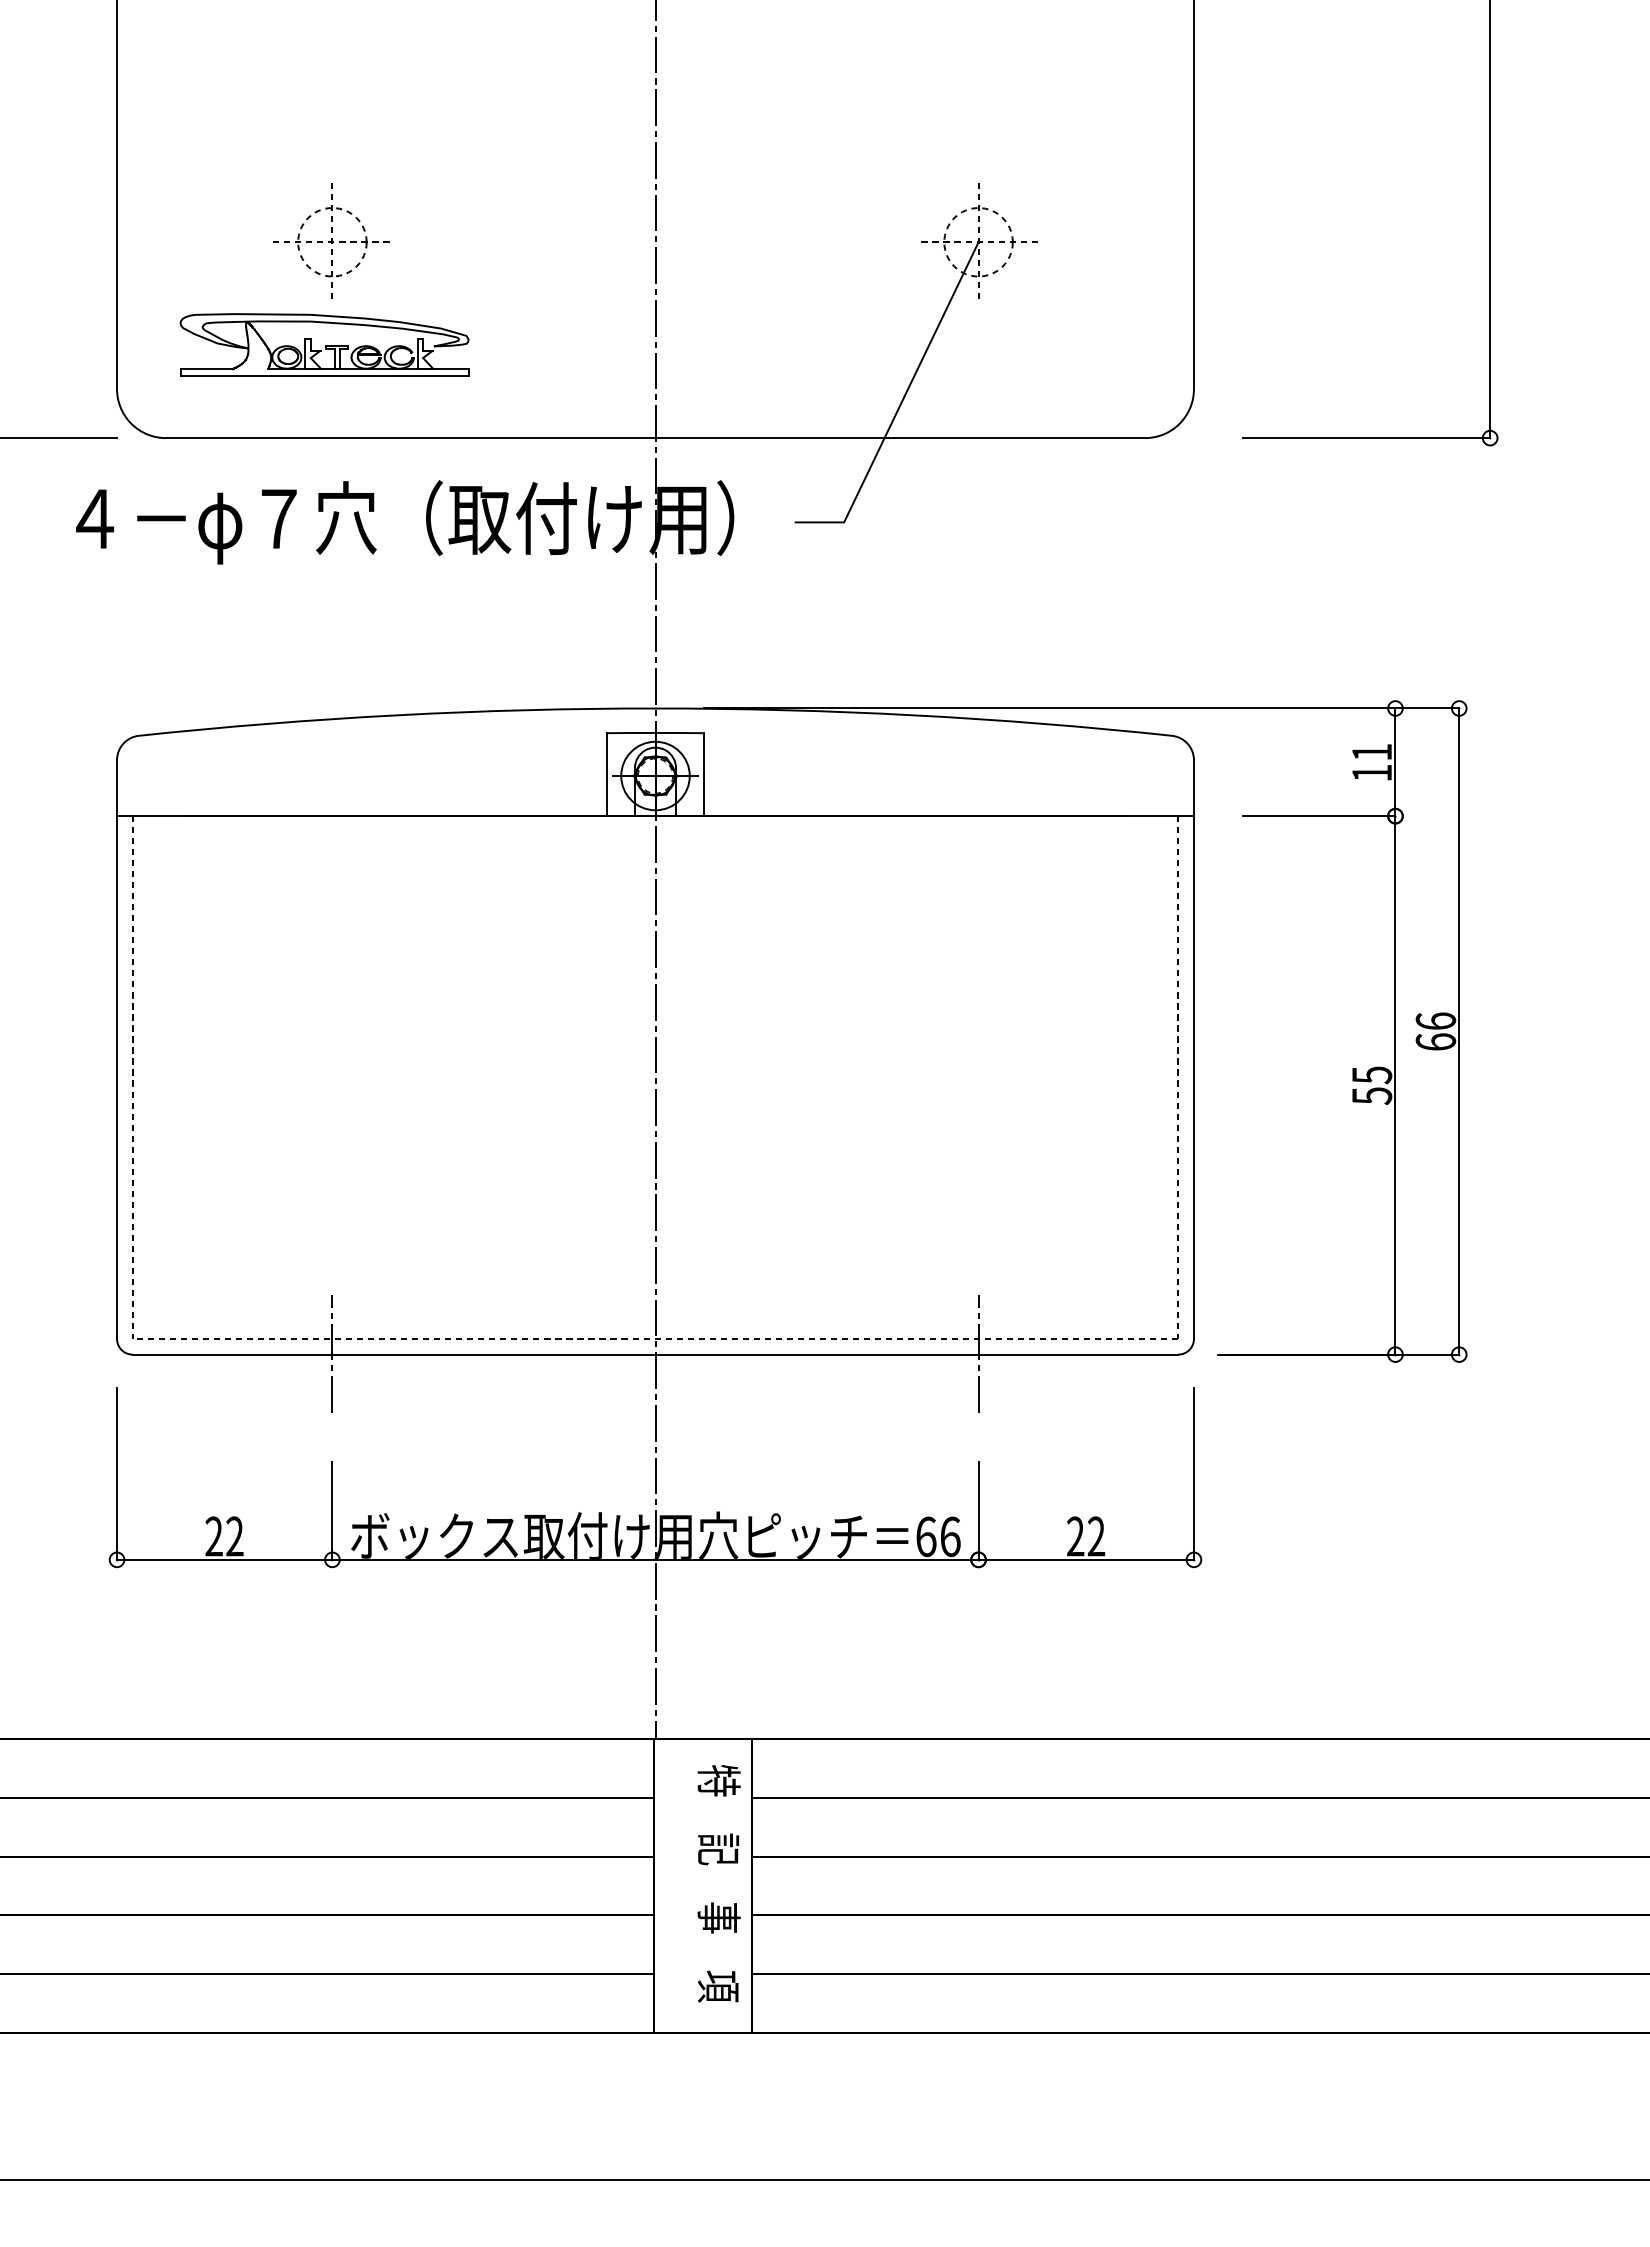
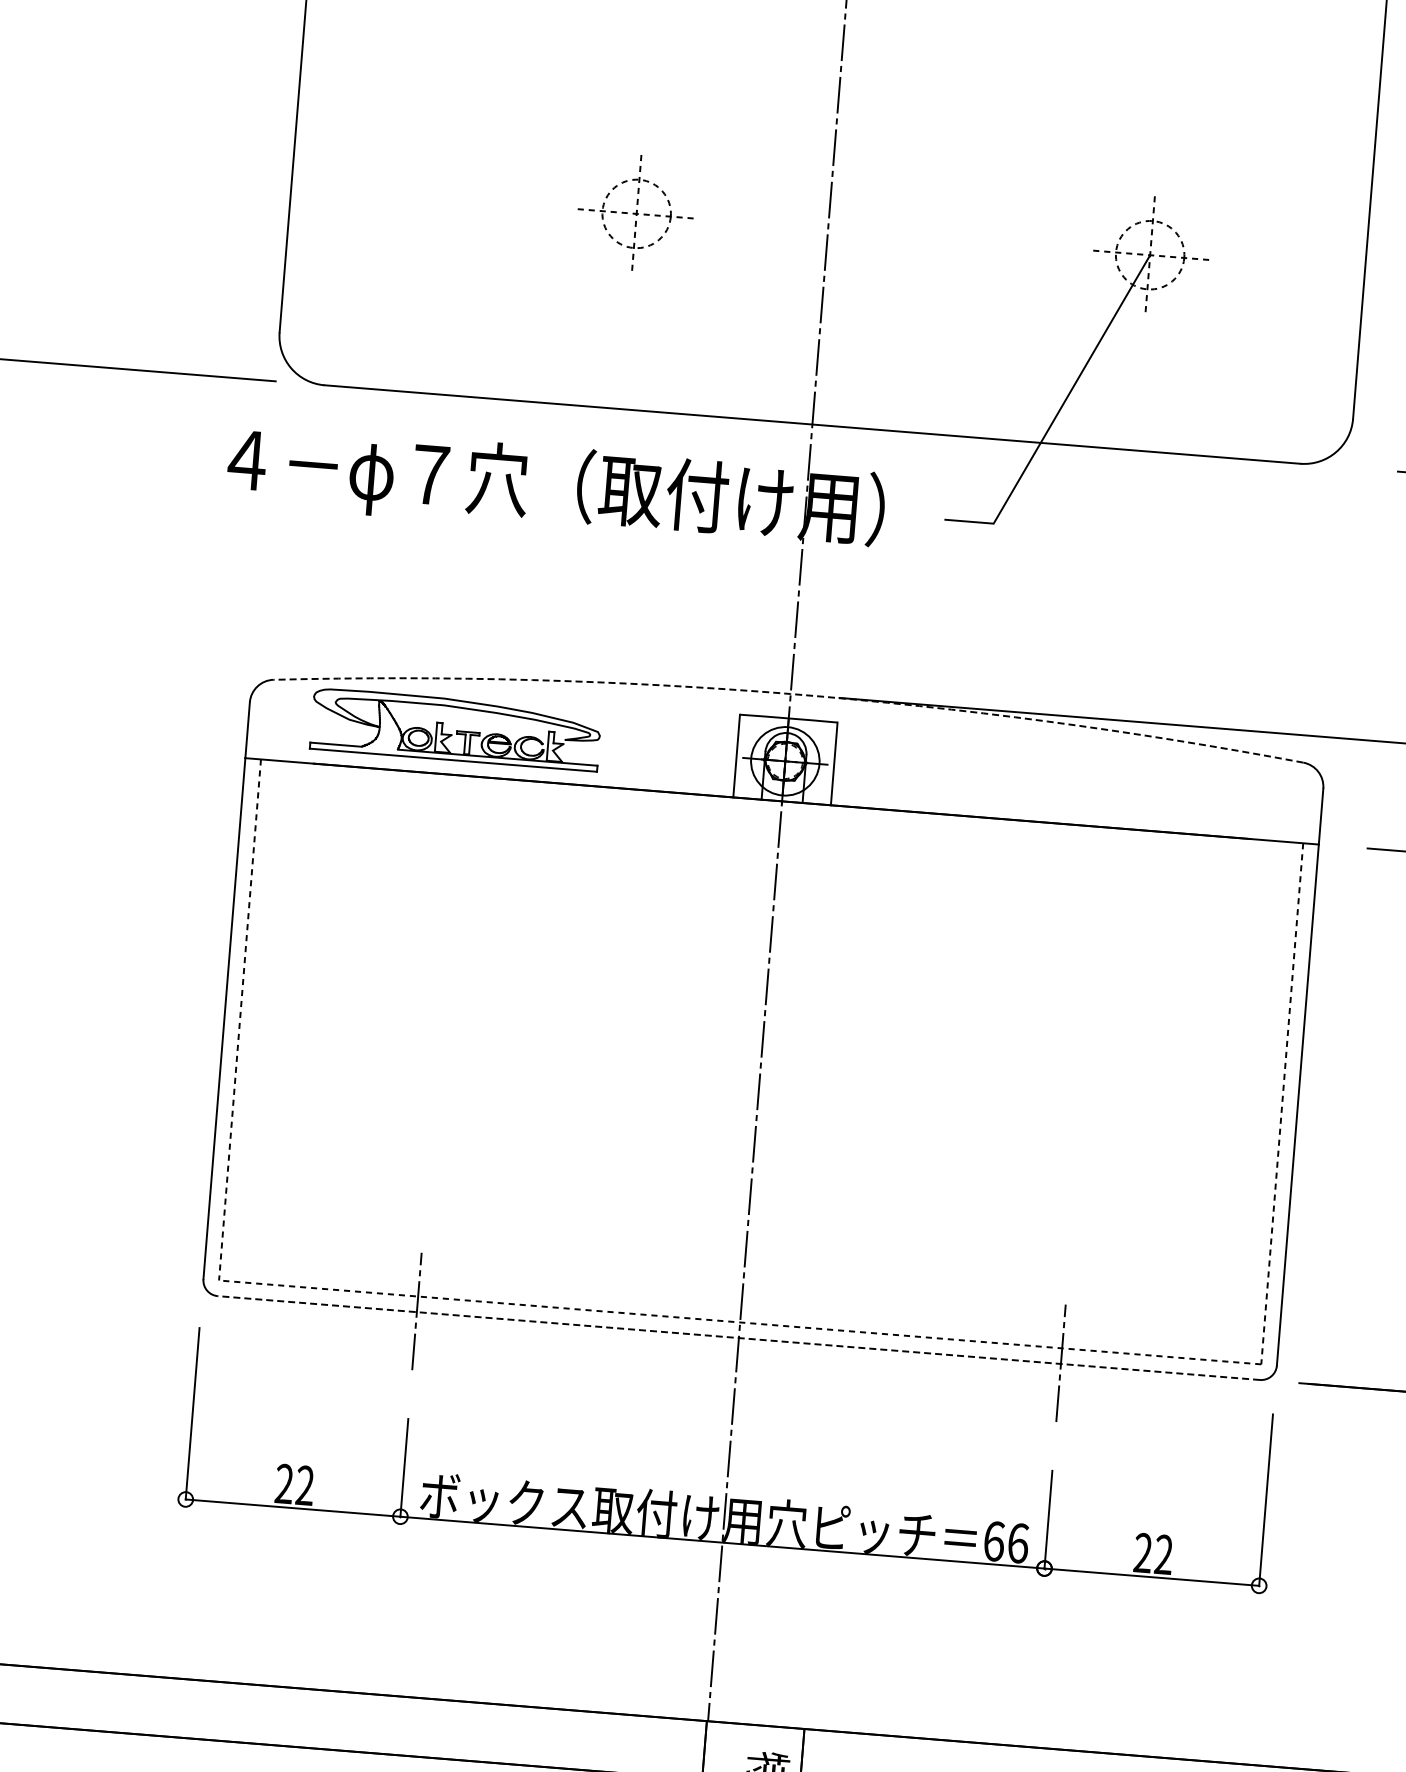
part: (331, 240) -> (635, 212), moved
part: (324, 344) -> (455, 729), moved
arc: (655, 708) -> (790, 694), solid -> dashed
line: (655, 1354) -> (738, 1337), solid -> dashed

